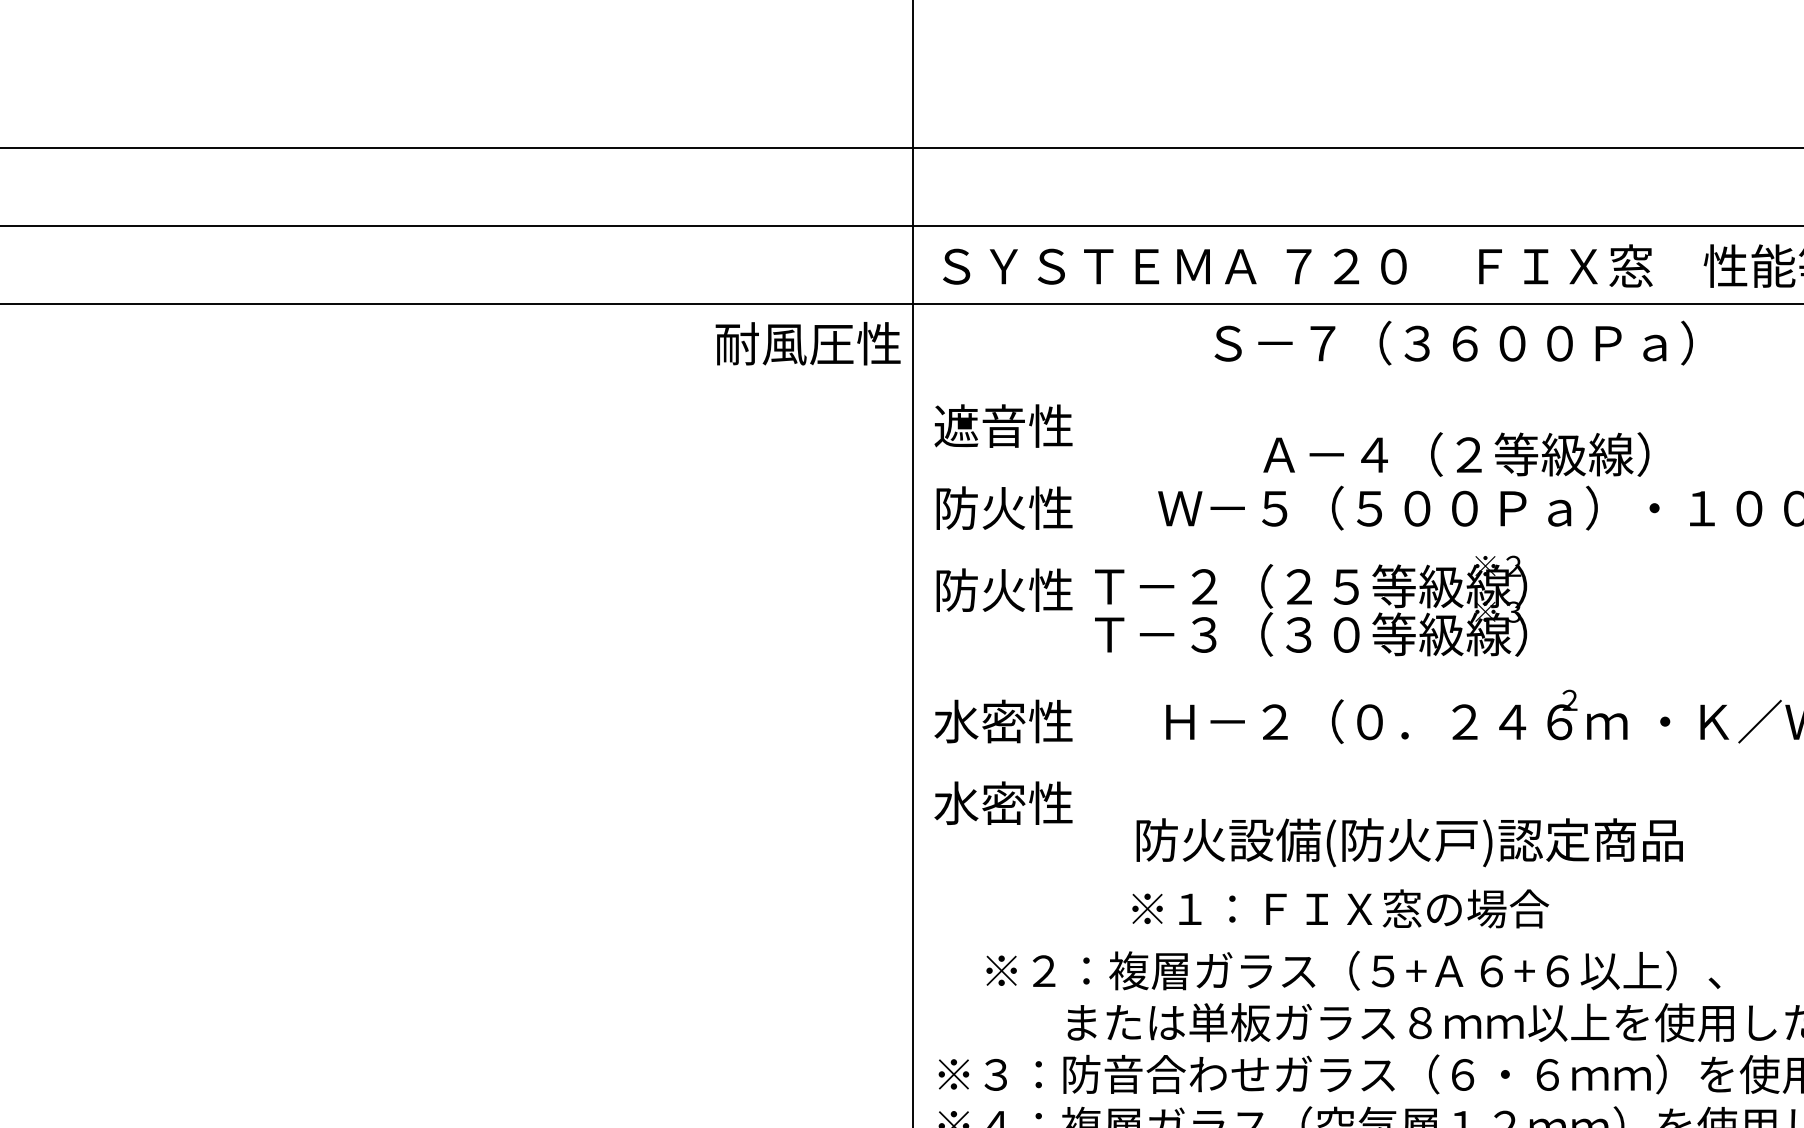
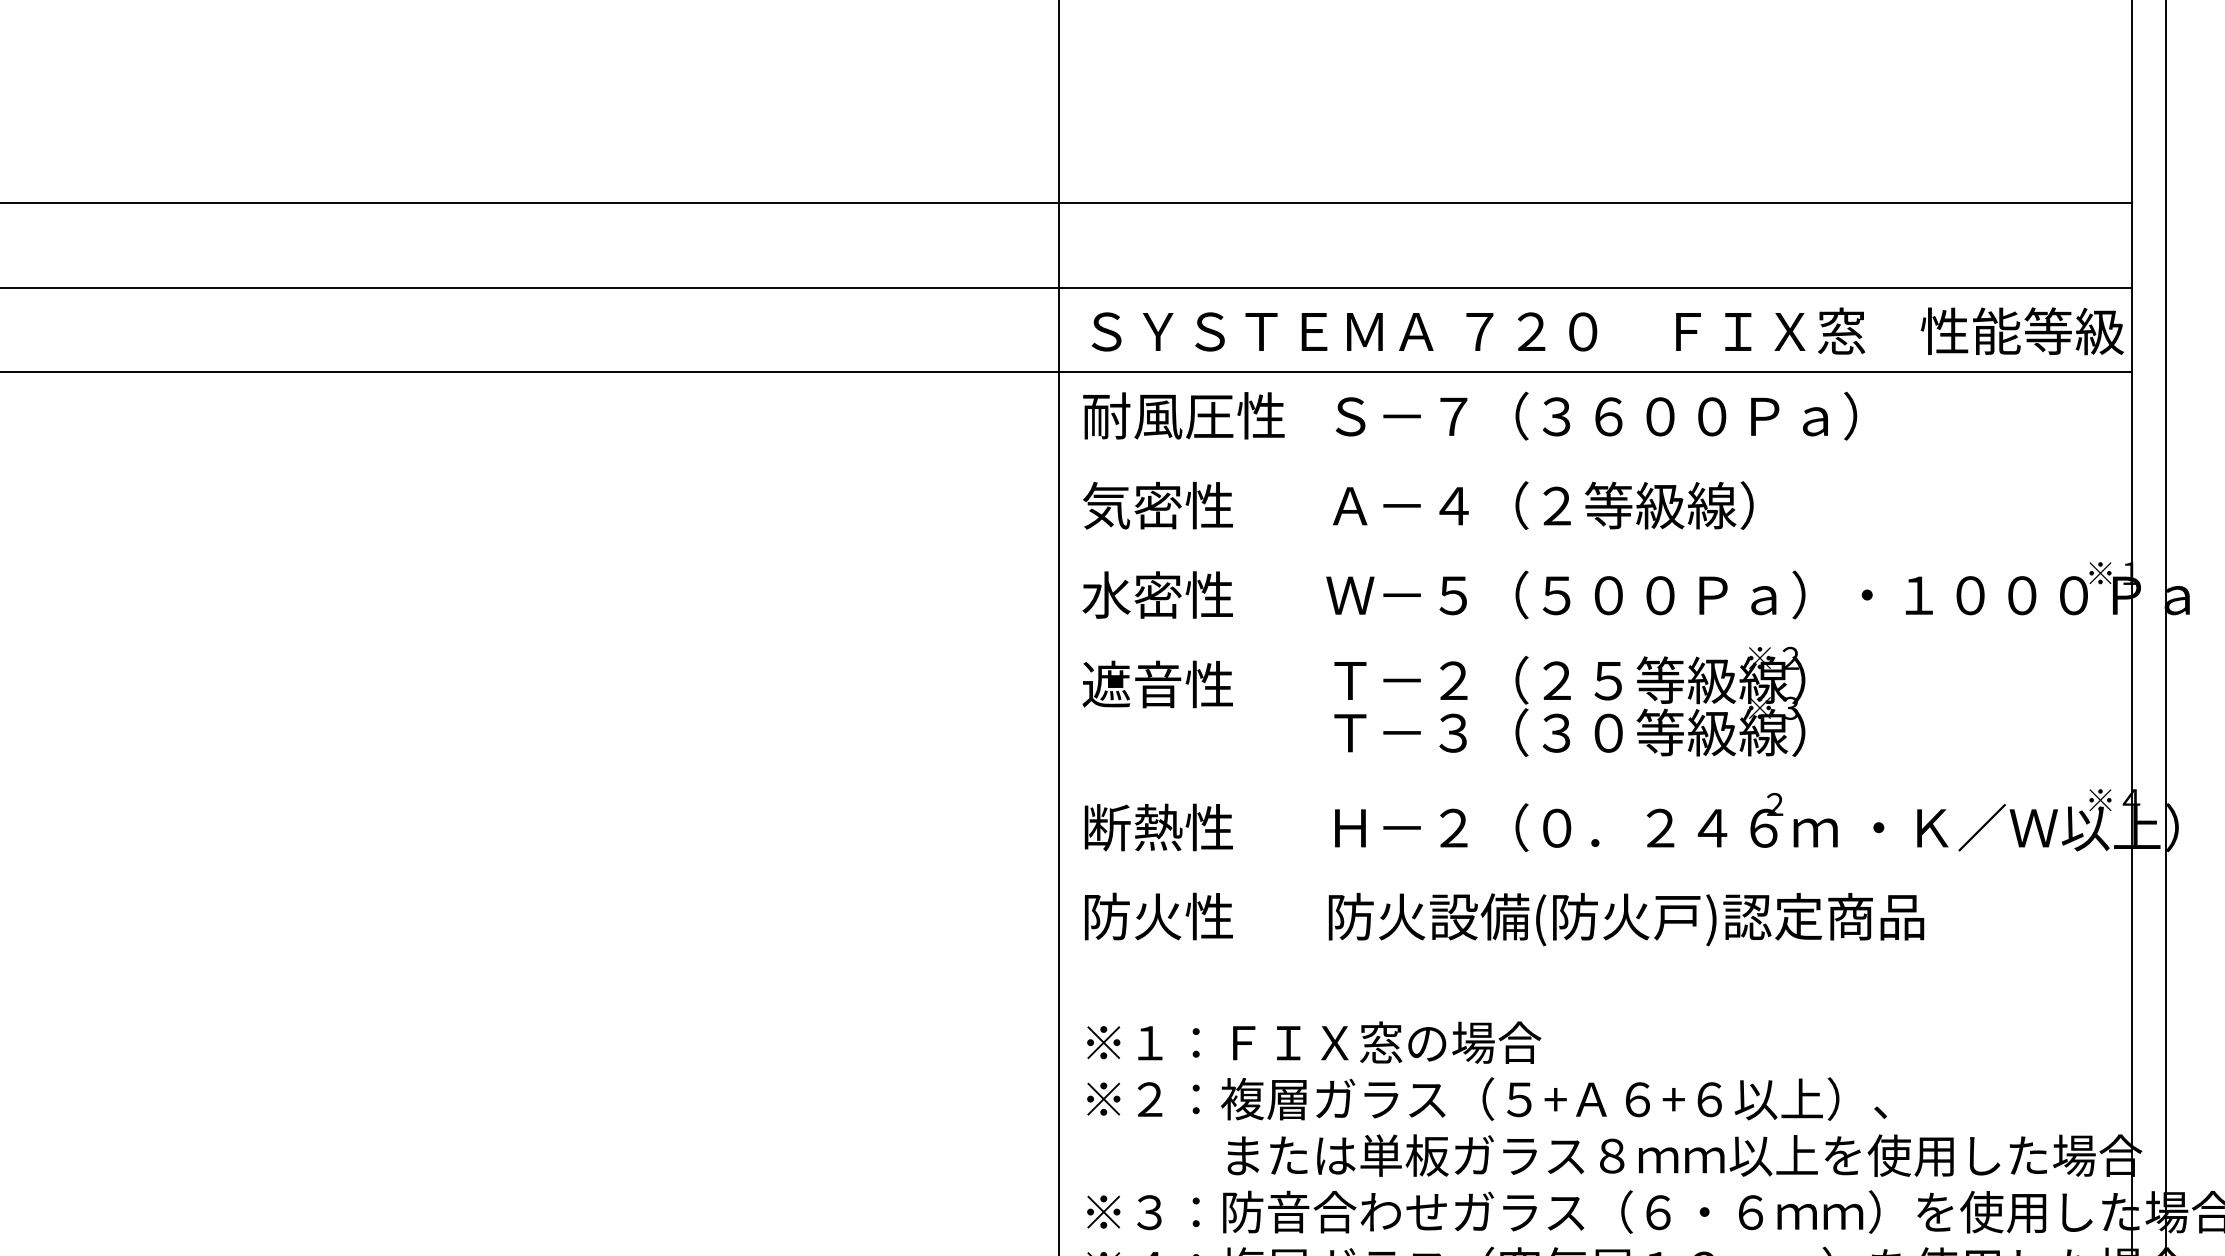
text: (1453, 342) -> (1596, 415), moved
text: (807, 343) -> (1183, 415), moved
text: (979, 426) -> (1131, 505), 遮音性 -> 気密性
text: (1456, 454) -> (1543, 505), moved
text: (979, 507) -> (1131, 594), 防火性 -> 水密性
text: (979, 590) -> (1131, 684), 防火性 -> 遮音性
text: (1310, 605) -> (1569, 701), moved
text: (980, 721) -> (1132, 827), 水密性 -> 断熱性
text: (979, 803) -> (1131, 916), 水密性 -> 防火性
text: (1409, 842) -> (1626, 919), moved
text: (1340, 908) -> (1314, 1042), moved
text: (1352, 970) -> (1486, 1098), moved

